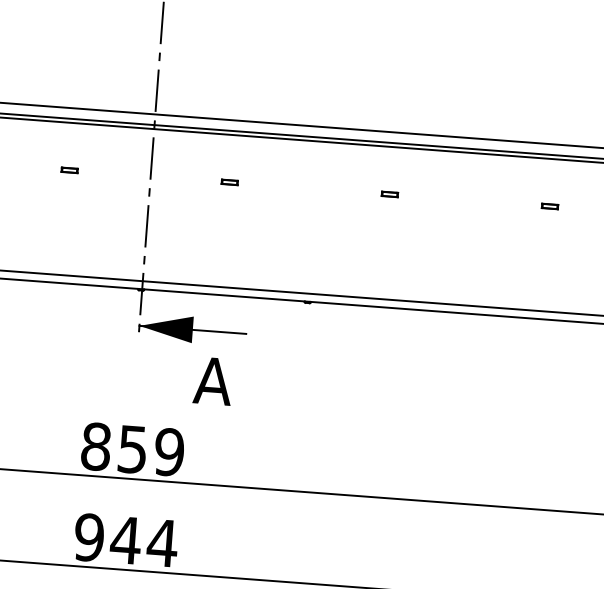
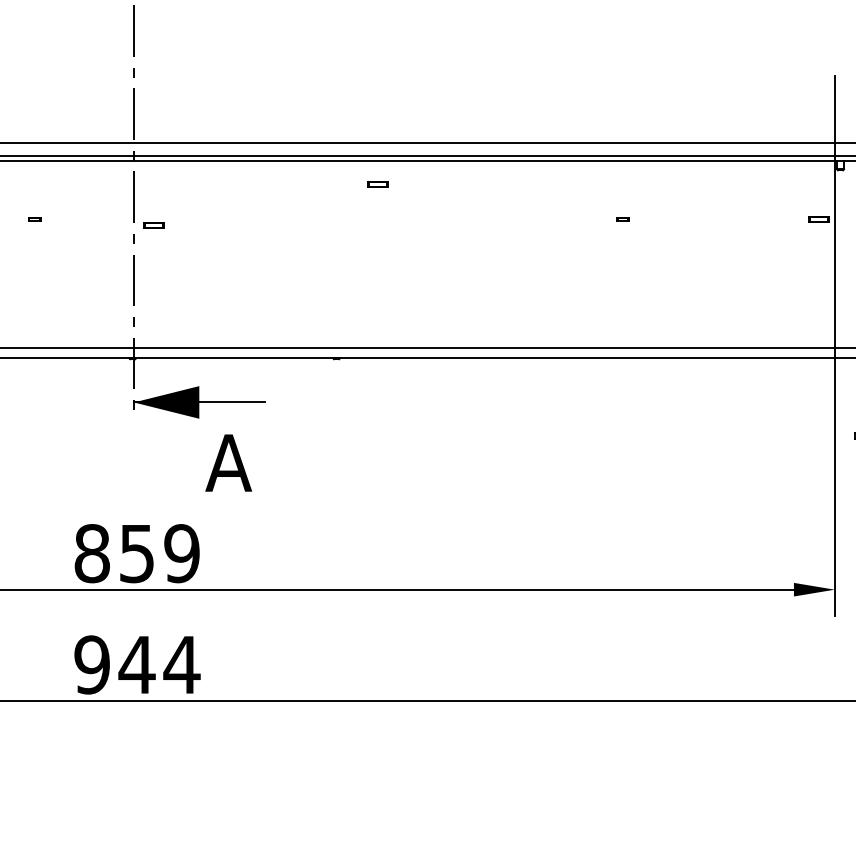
part: (69, 170) -> (34, 219), size x0.6
part: (229, 182) -> (153, 225), moved
part: (389, 194) -> (377, 184), moved
part: (549, 206) -> (622, 219), size x0.6

